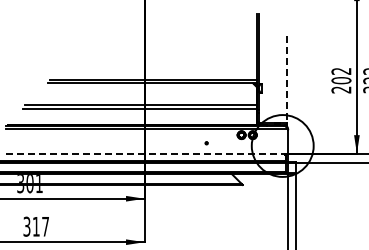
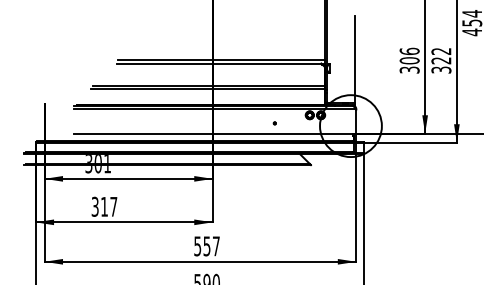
line: (286, 80) -> (354, 60), dashed -> solid
text: (341, 80) -> (409, 60), 202 -> 306
line: (146, 153) -> (214, 133), dashed -> solid

